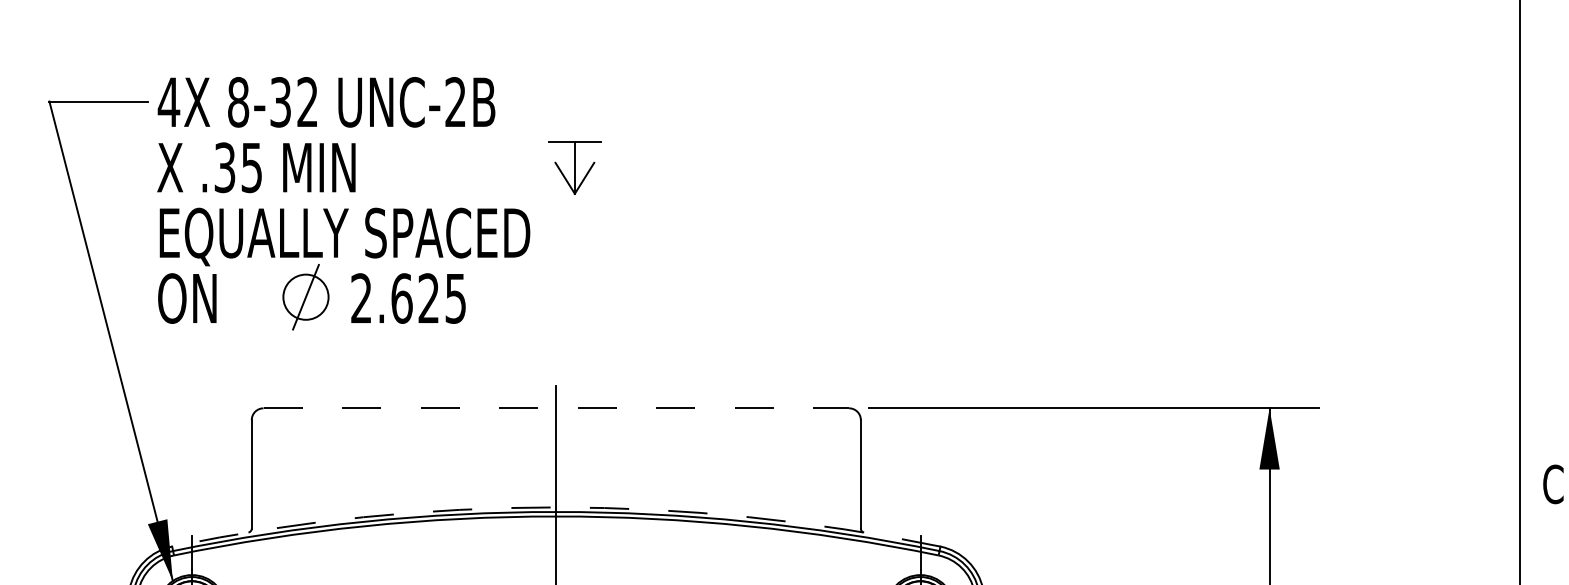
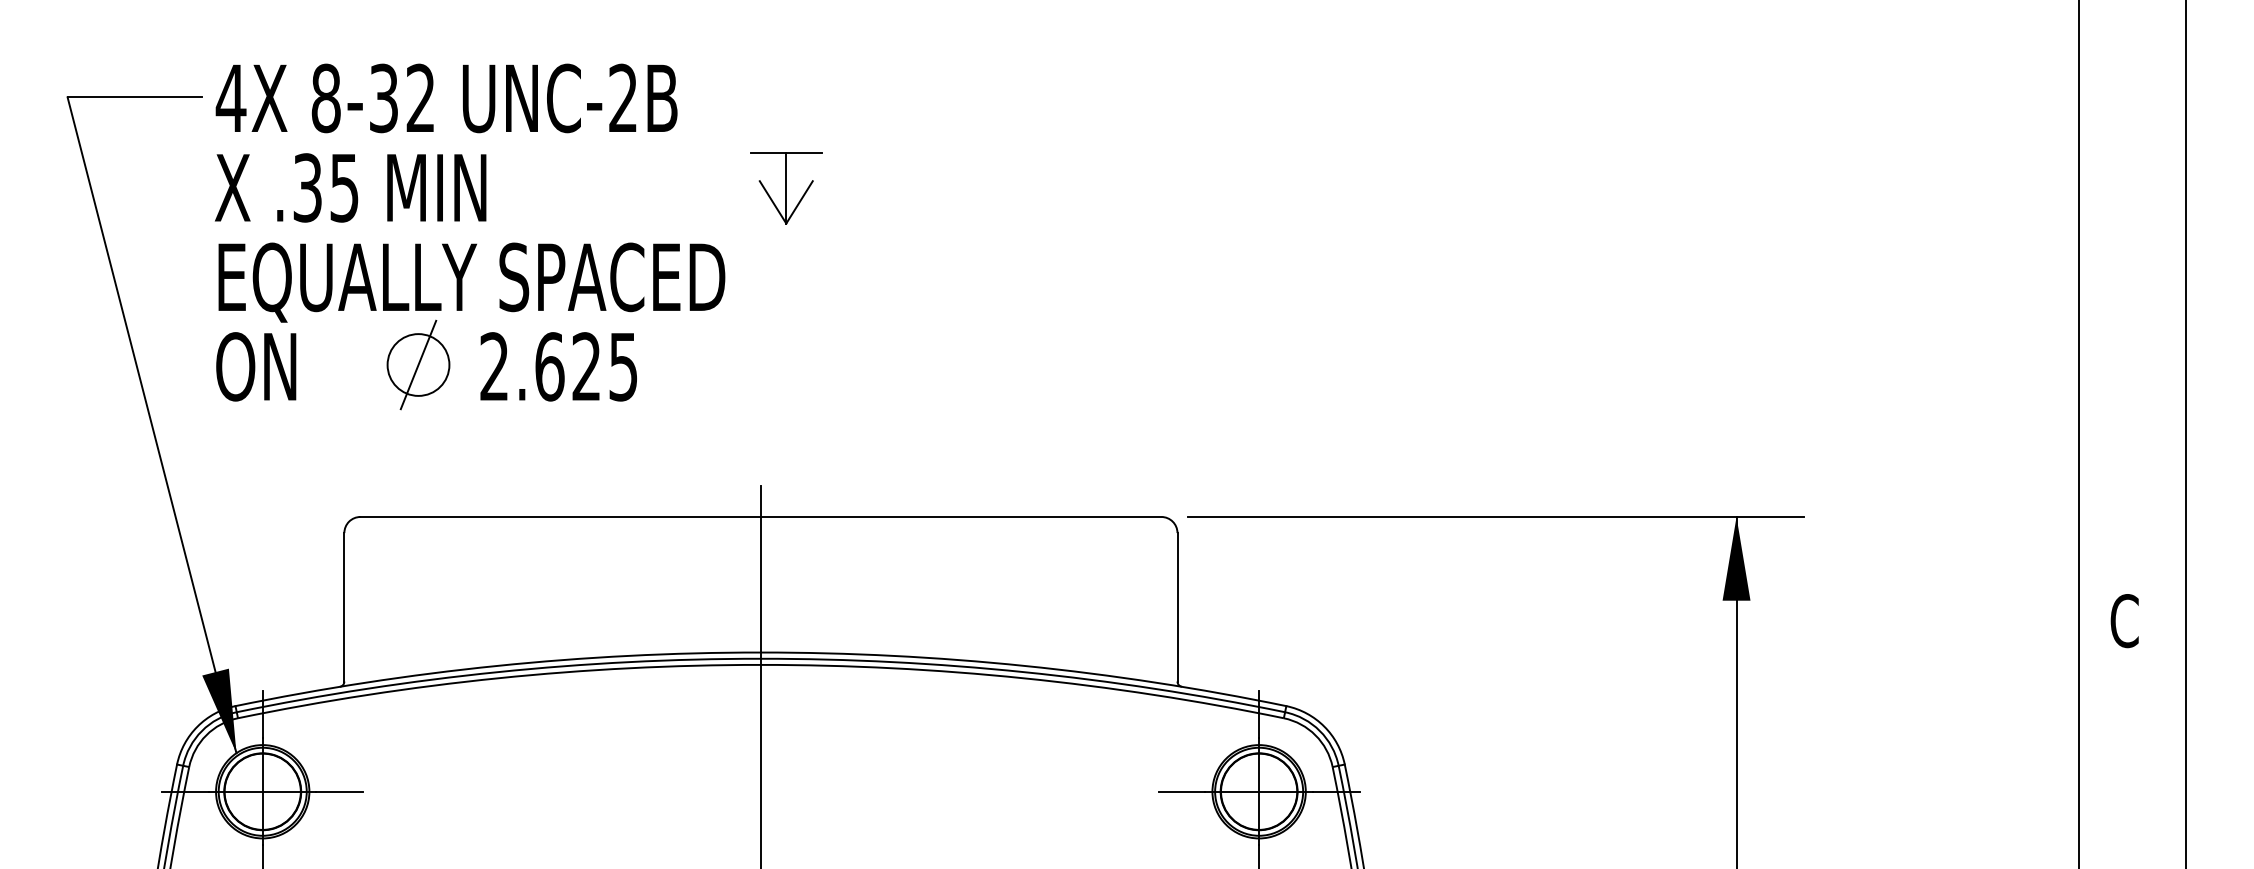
line: (556, 407) -> (761, 516), dashed -> solid
arc: (556, 507) -> (760, 652), dashed -> solid

